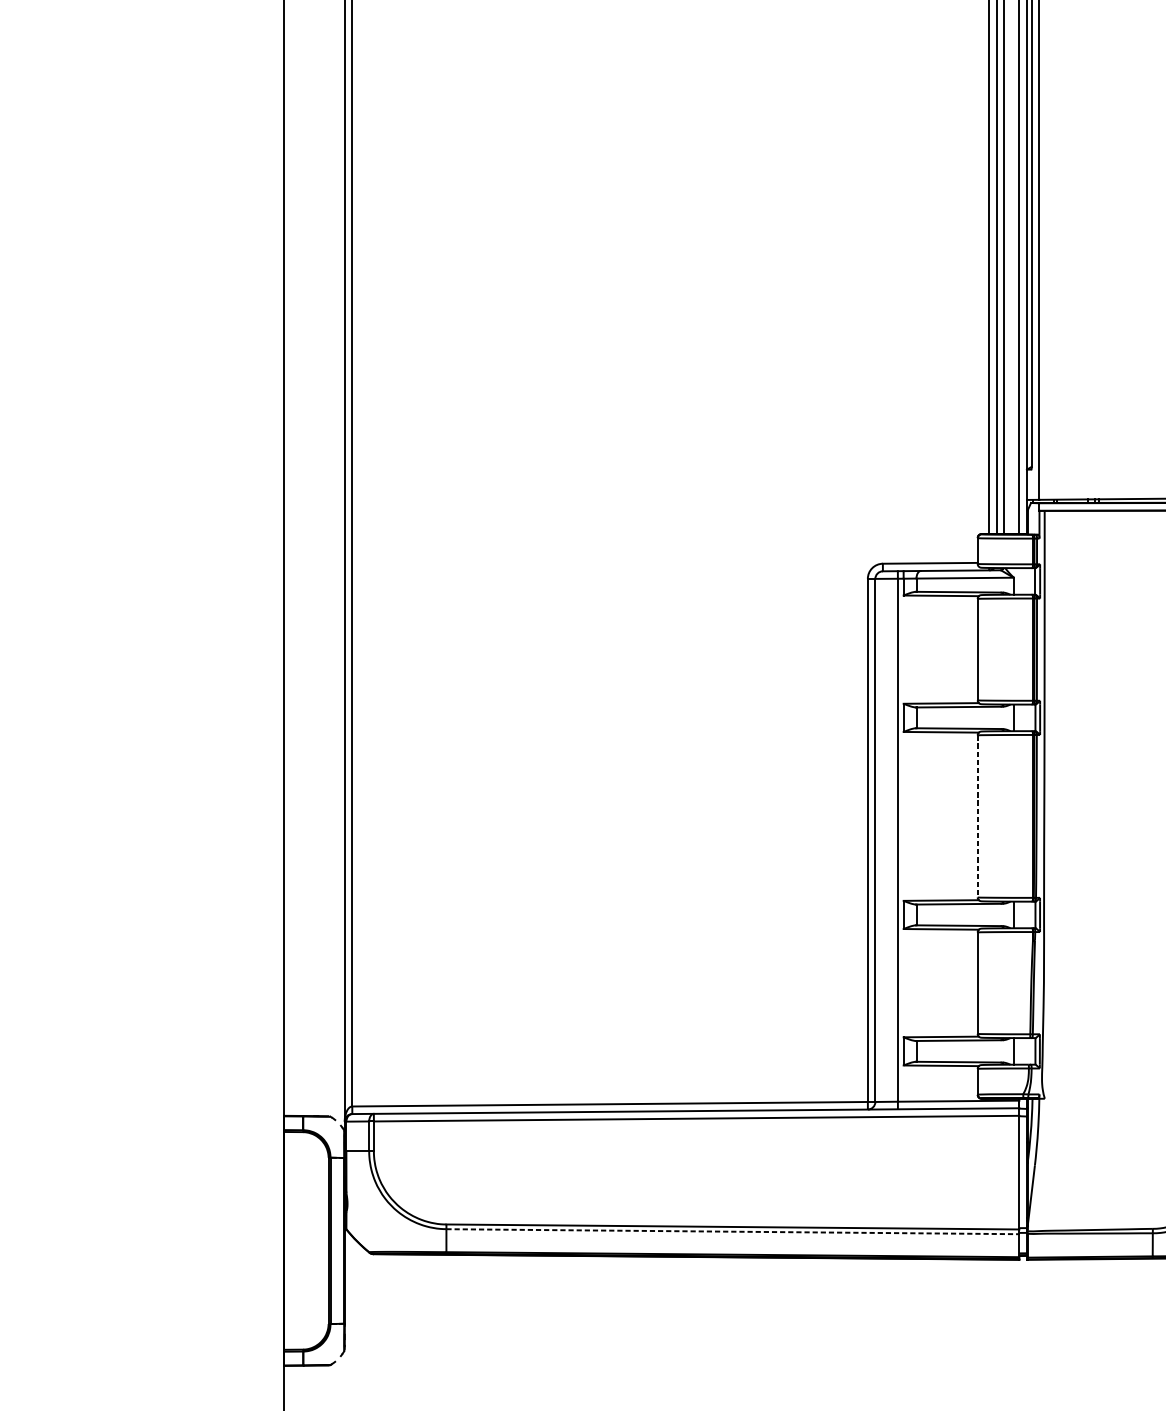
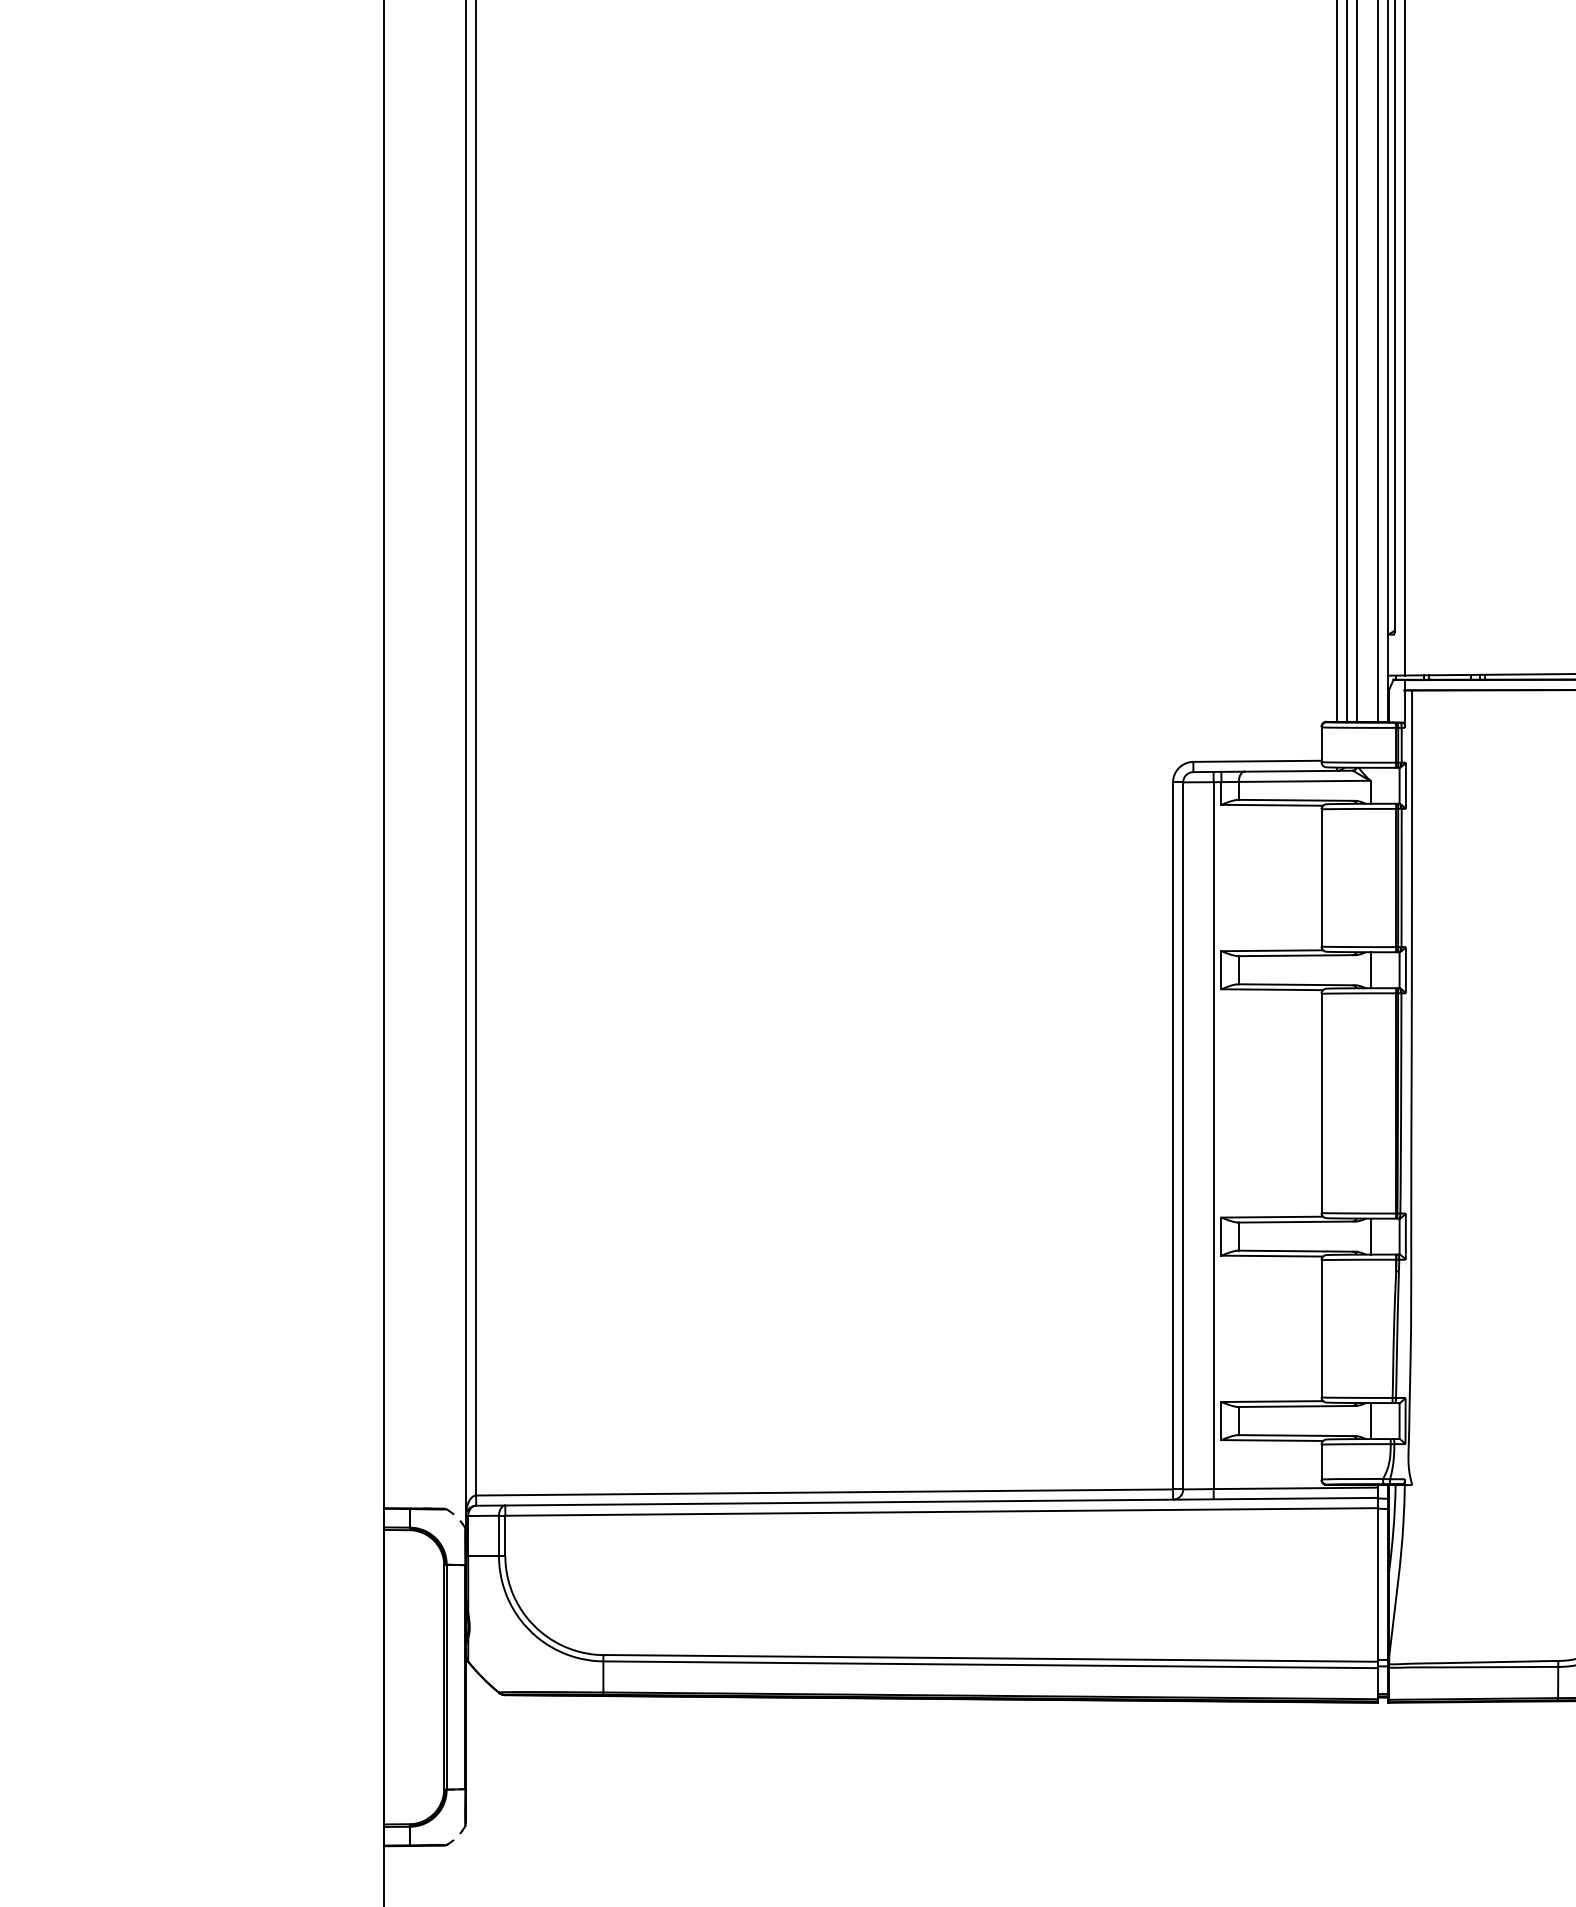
line: (977, 816) -> (1321, 1103), dashed -> solid
line: (733, 1231) -> (991, 1664), dashed -> solid

